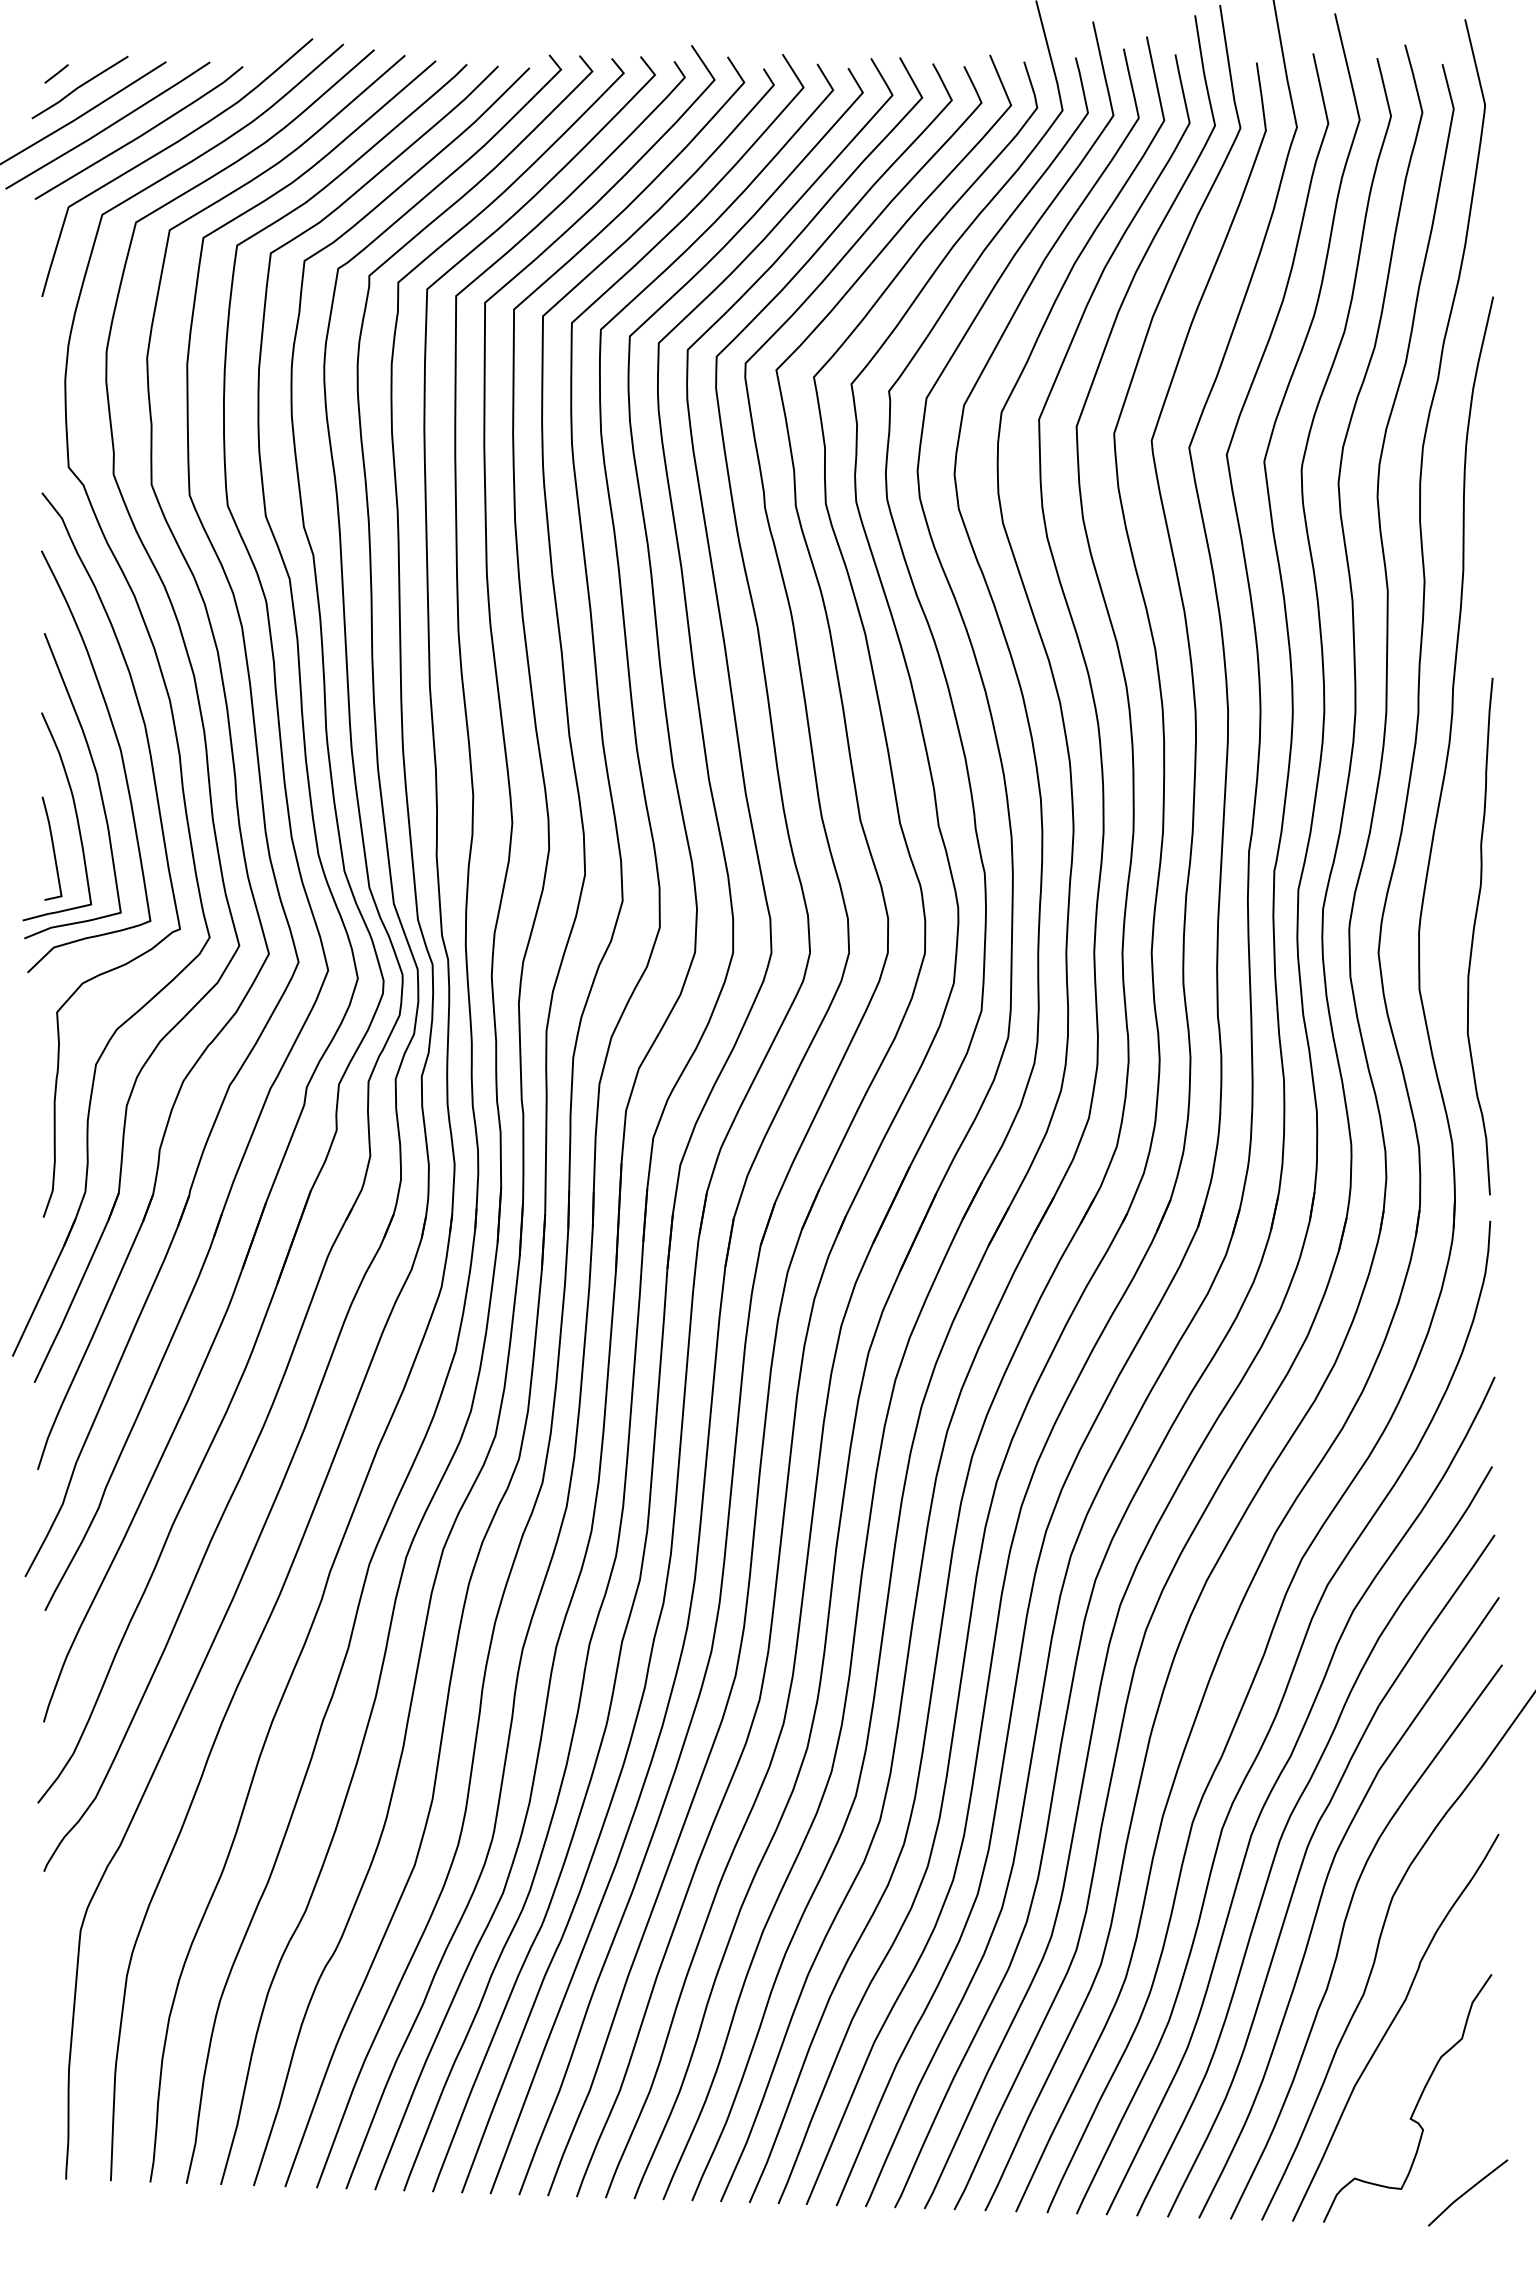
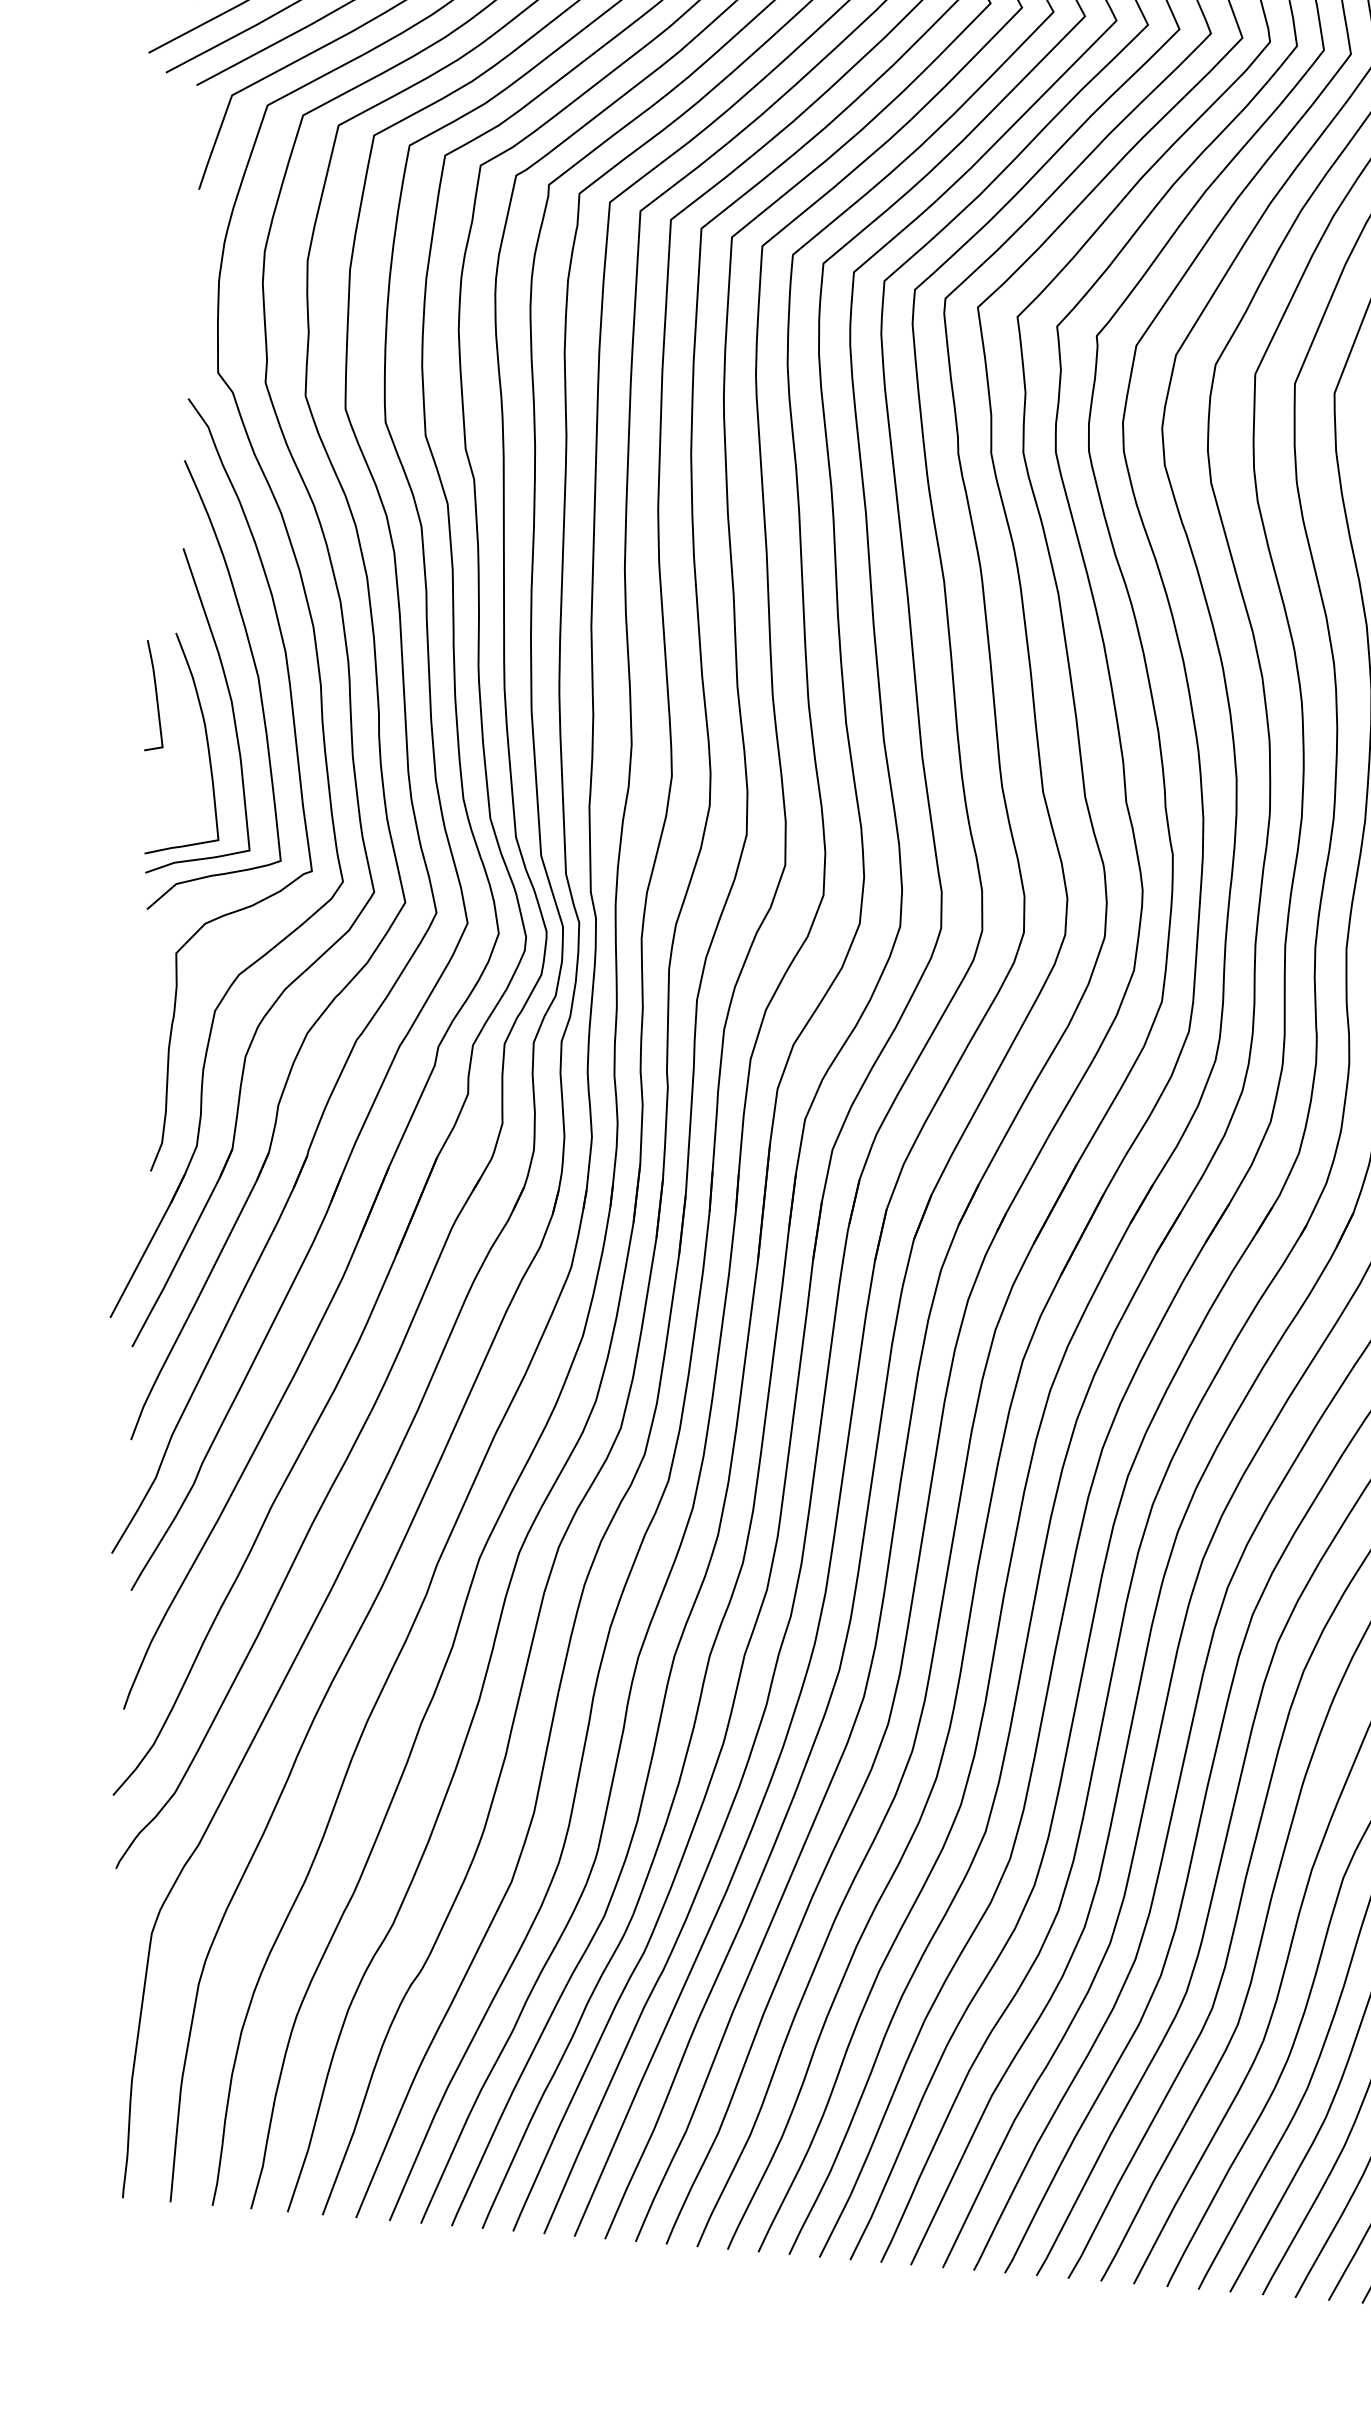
curve: (52, 848) -> (155, 695), moved

